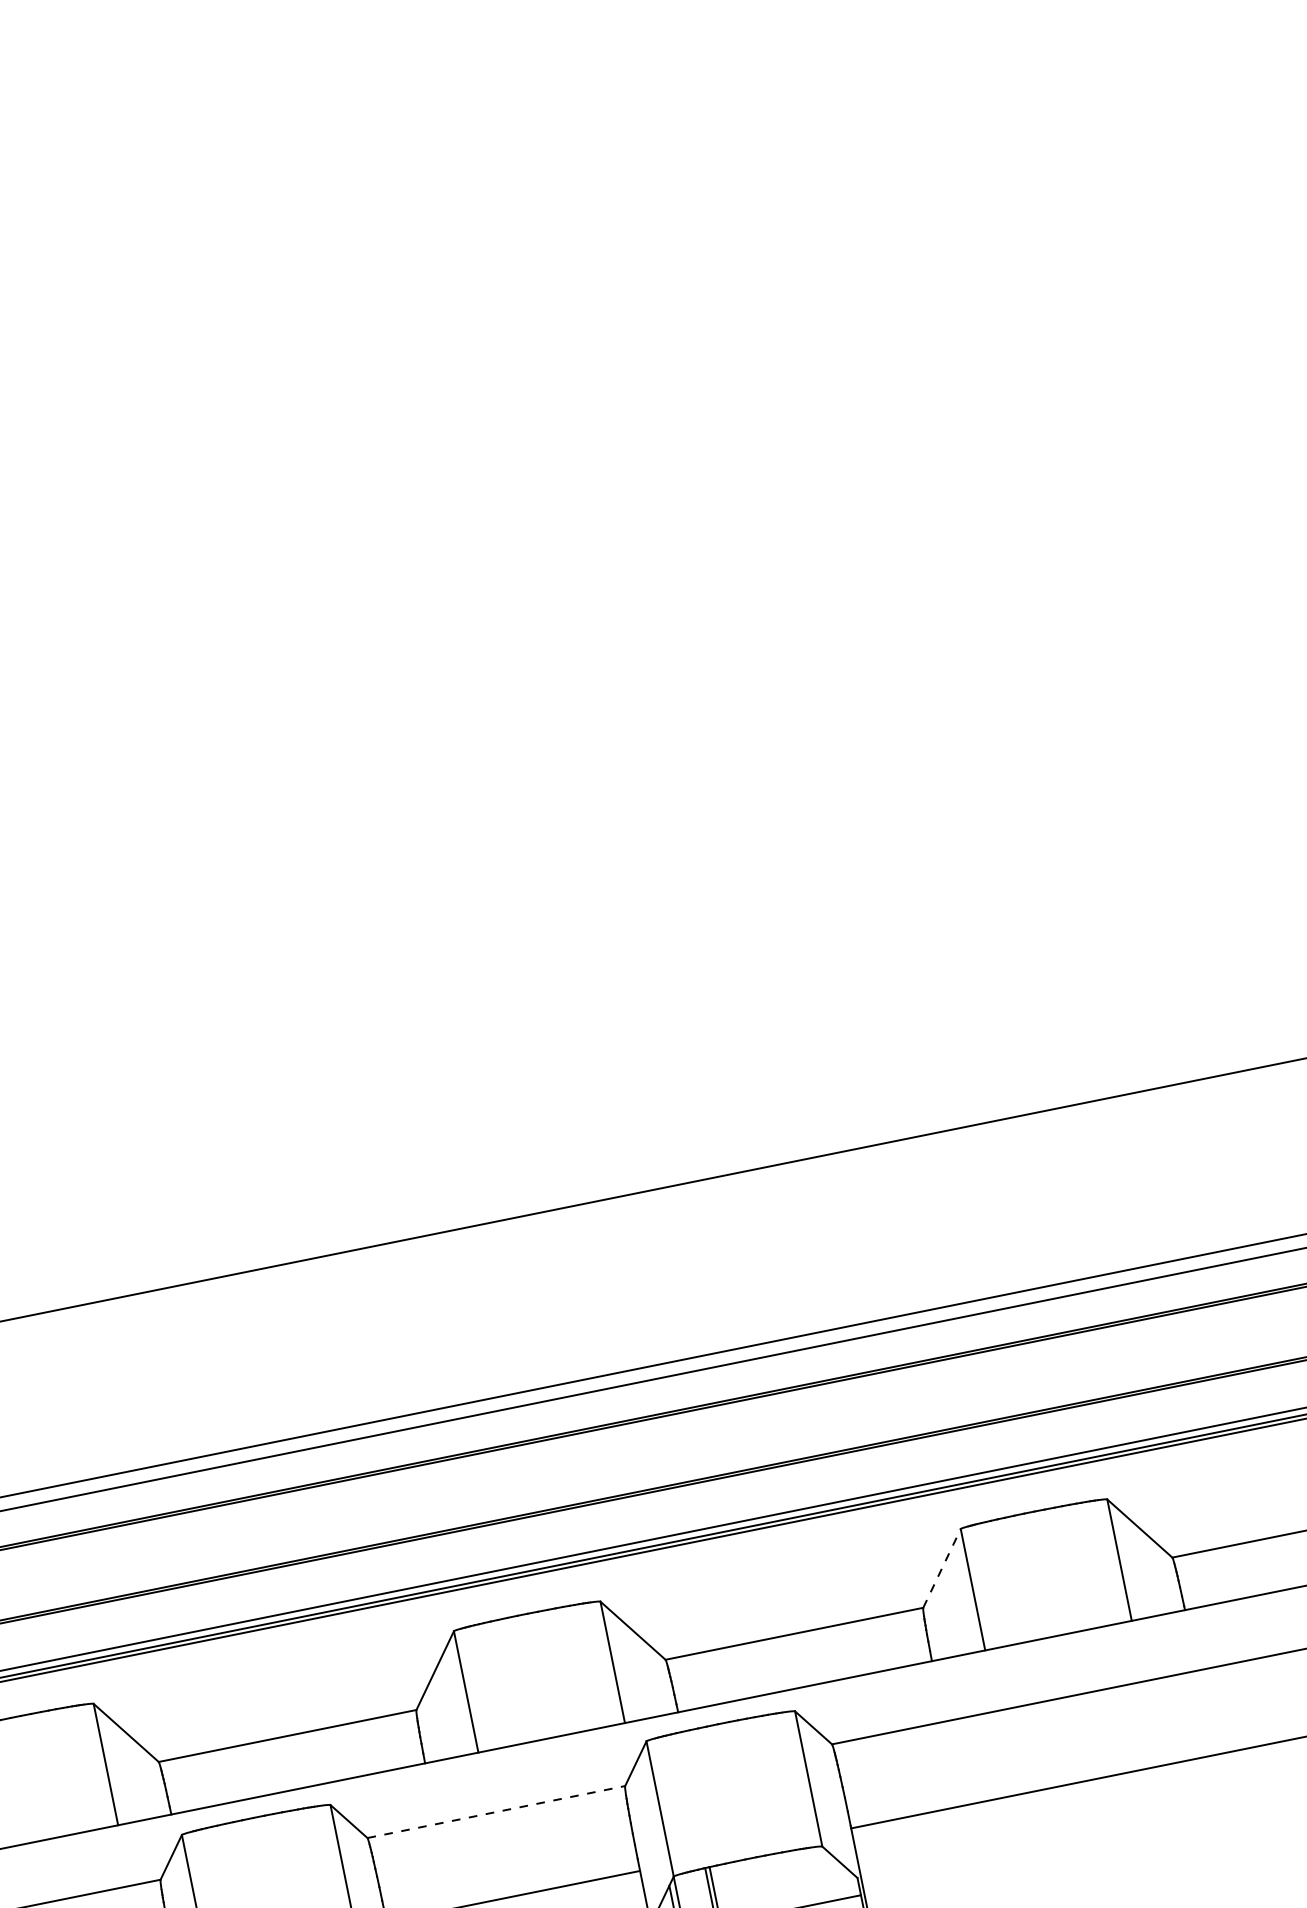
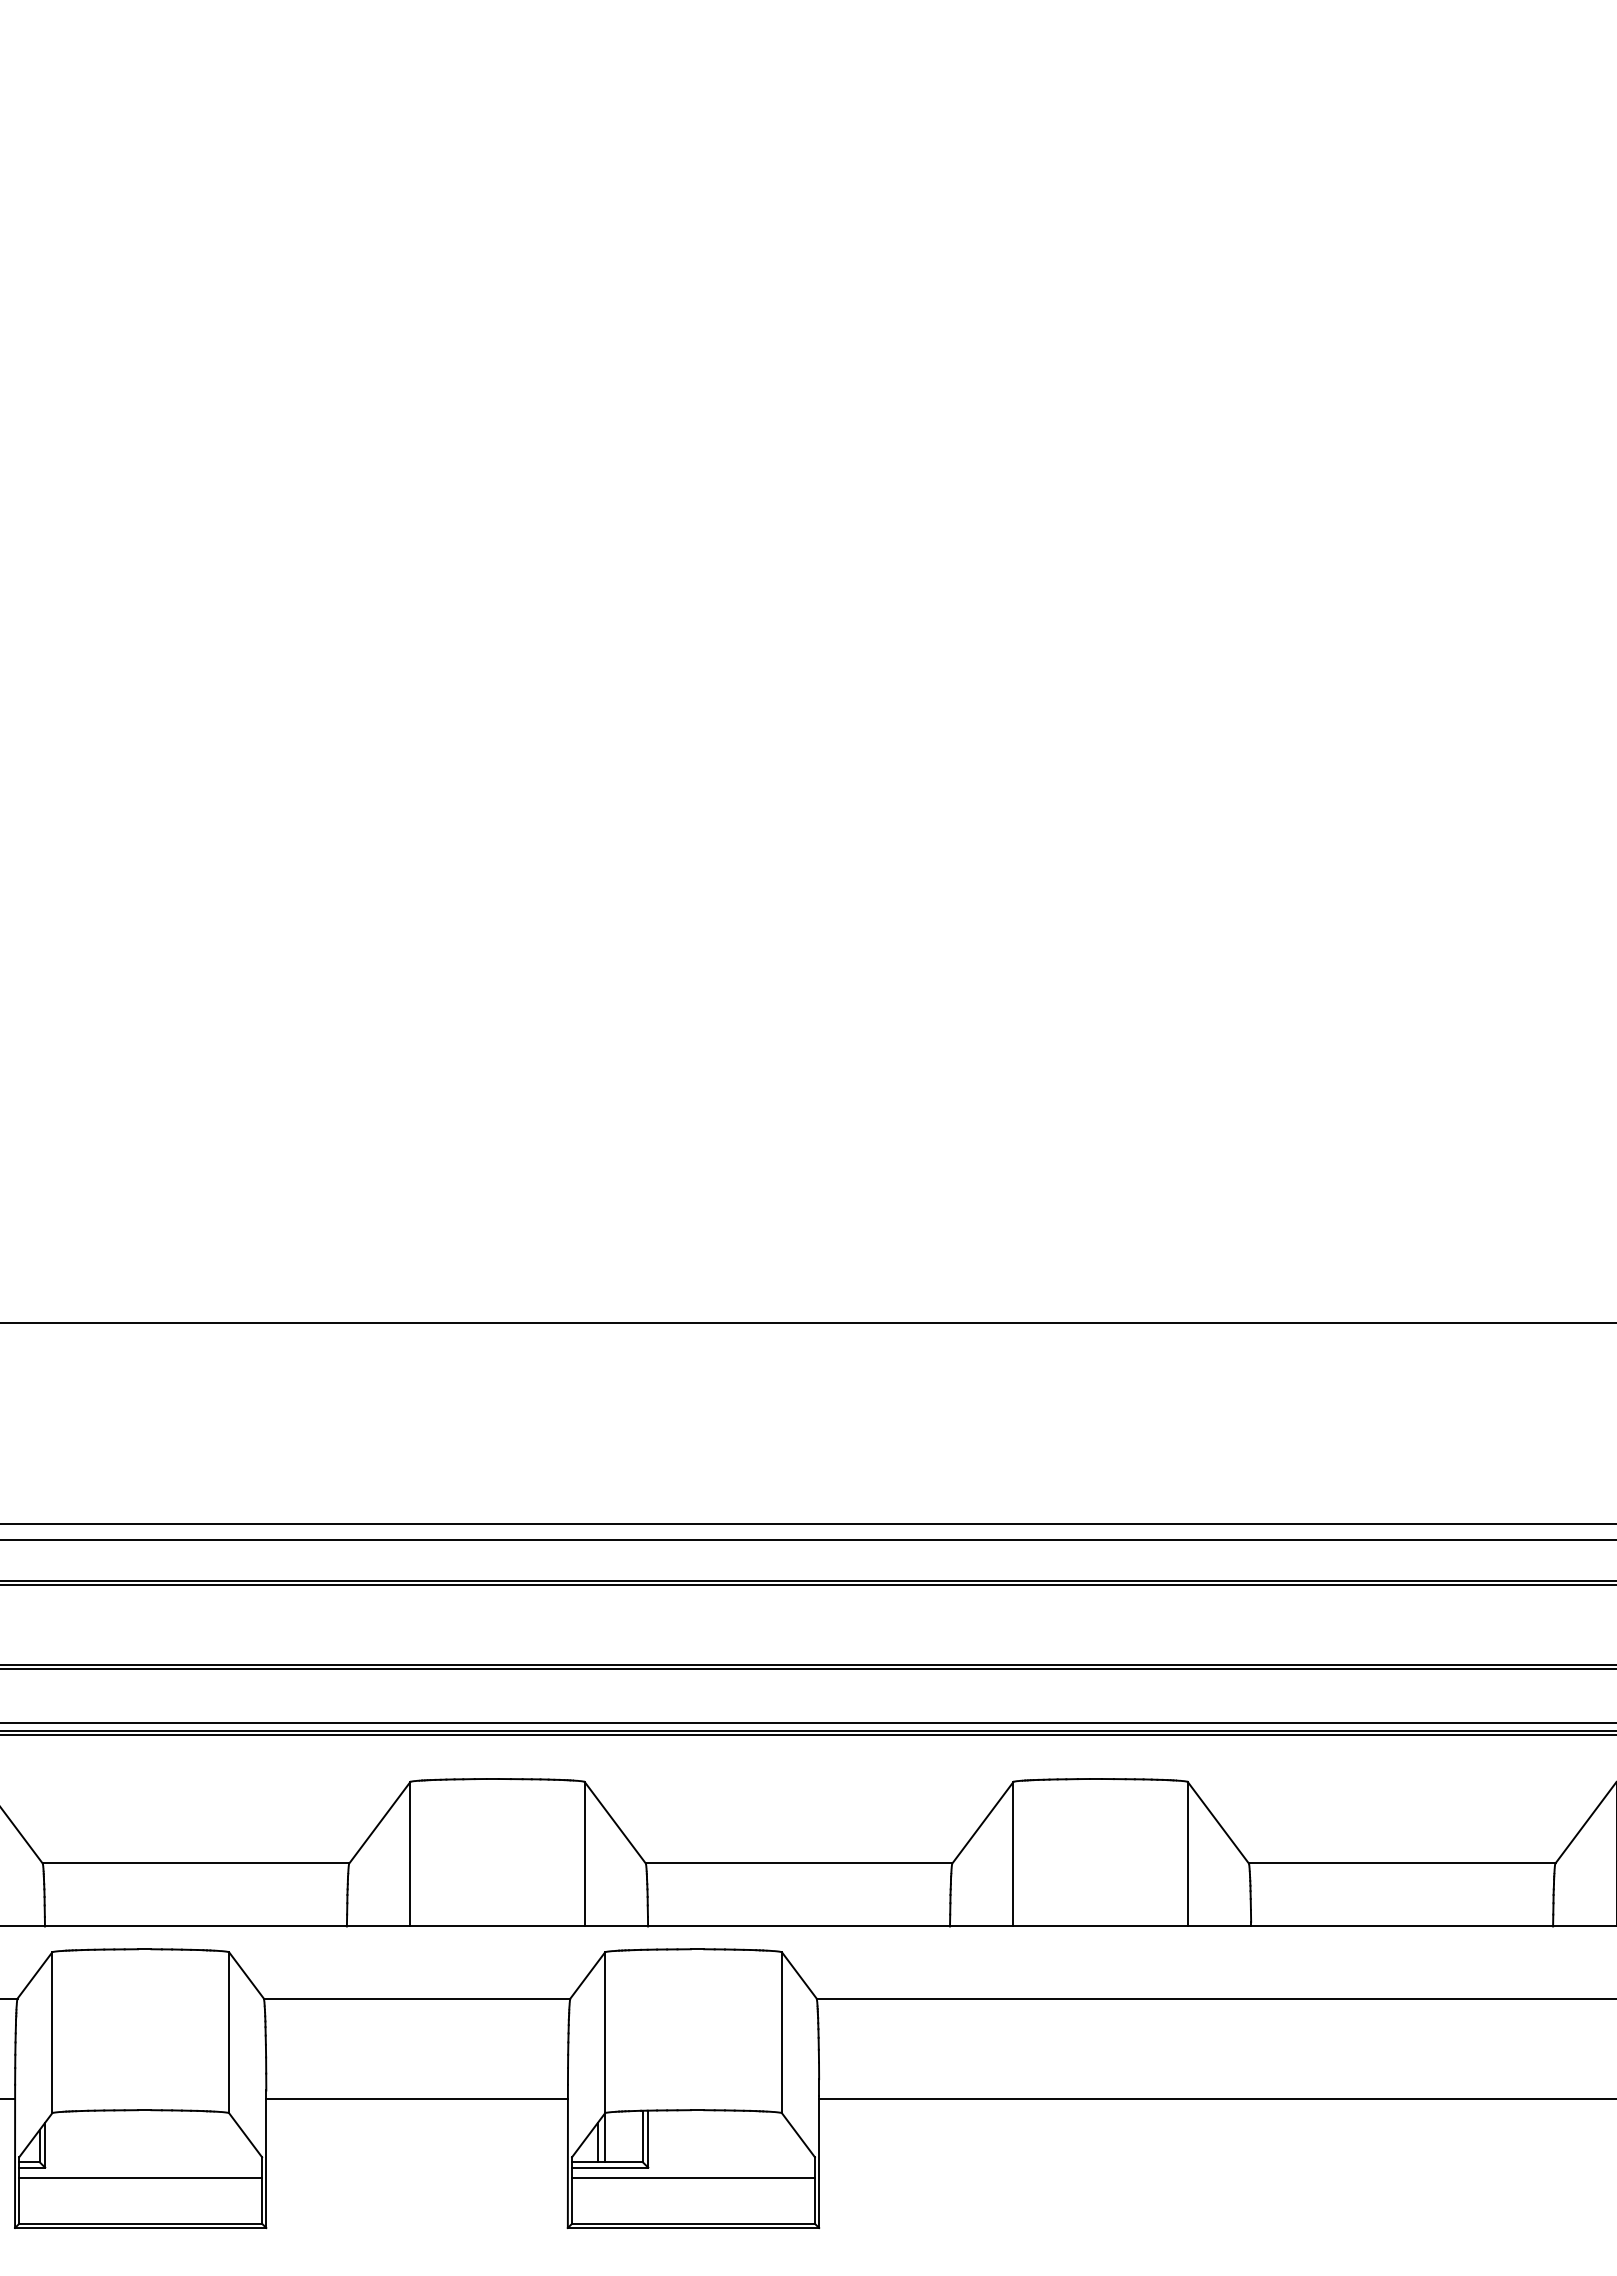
line: (941, 1568) -> (982, 1822), dashed -> solid
line: (496, 1811) -> (417, 1998), dashed -> solid

